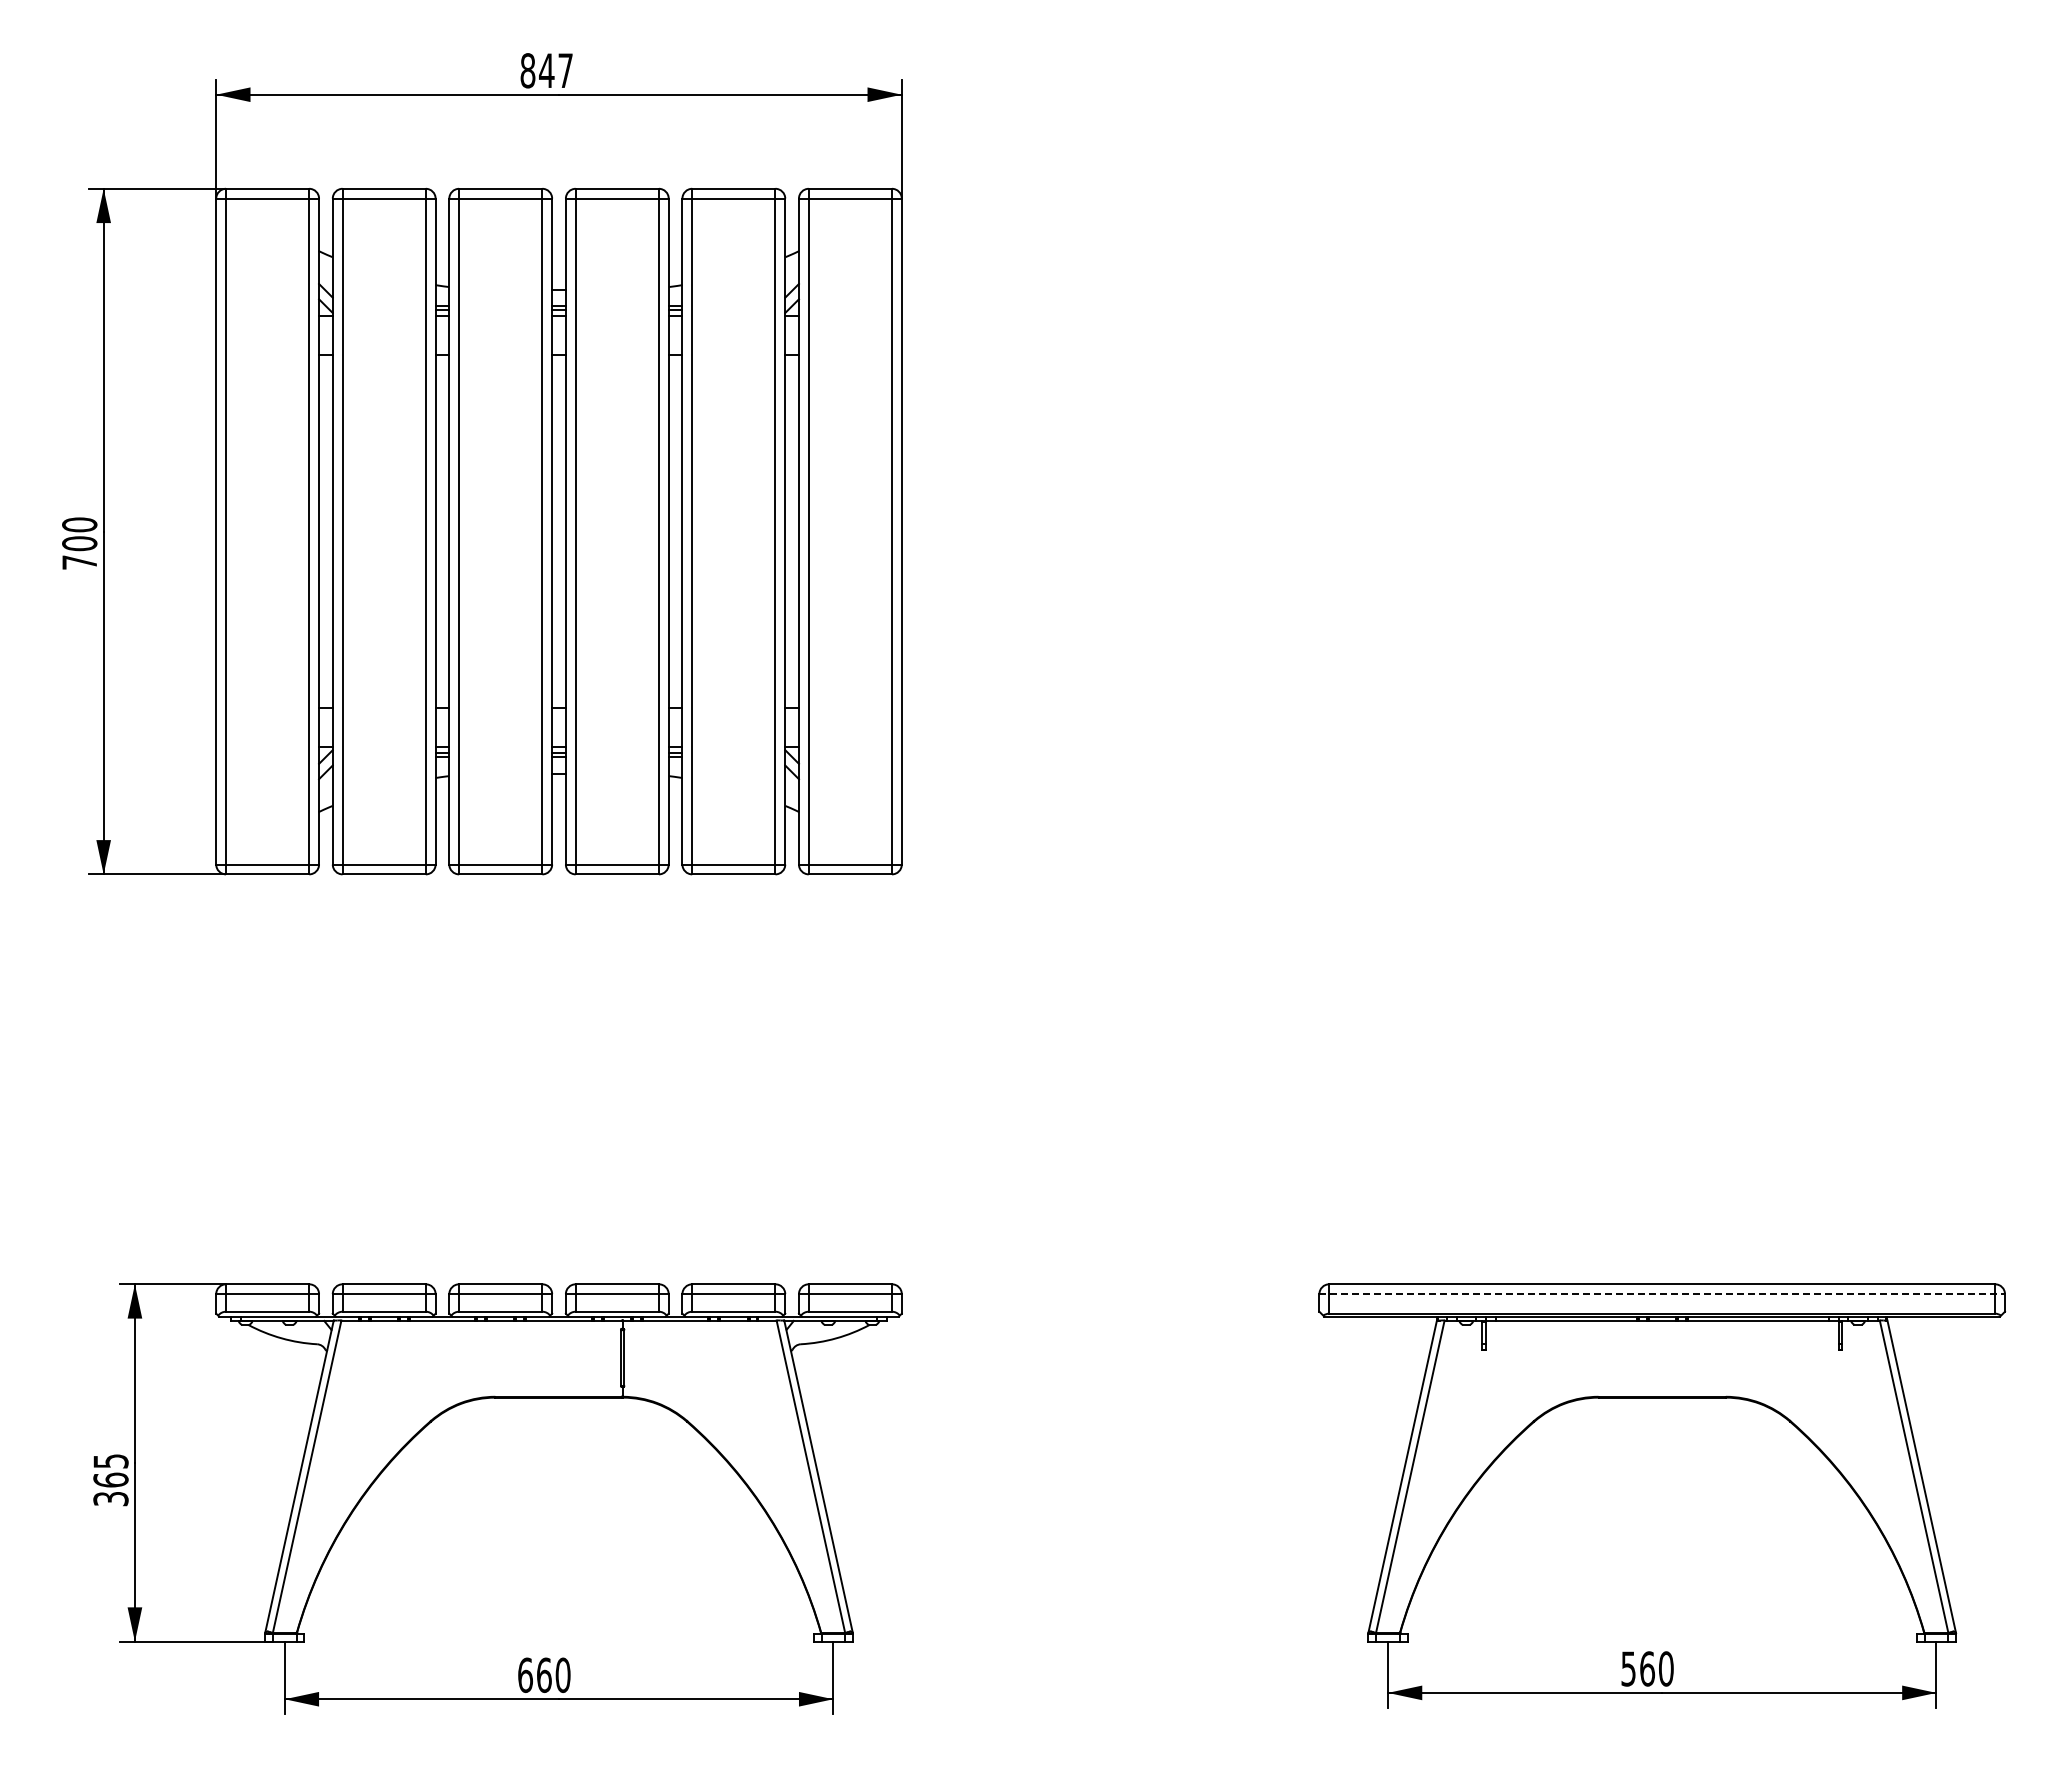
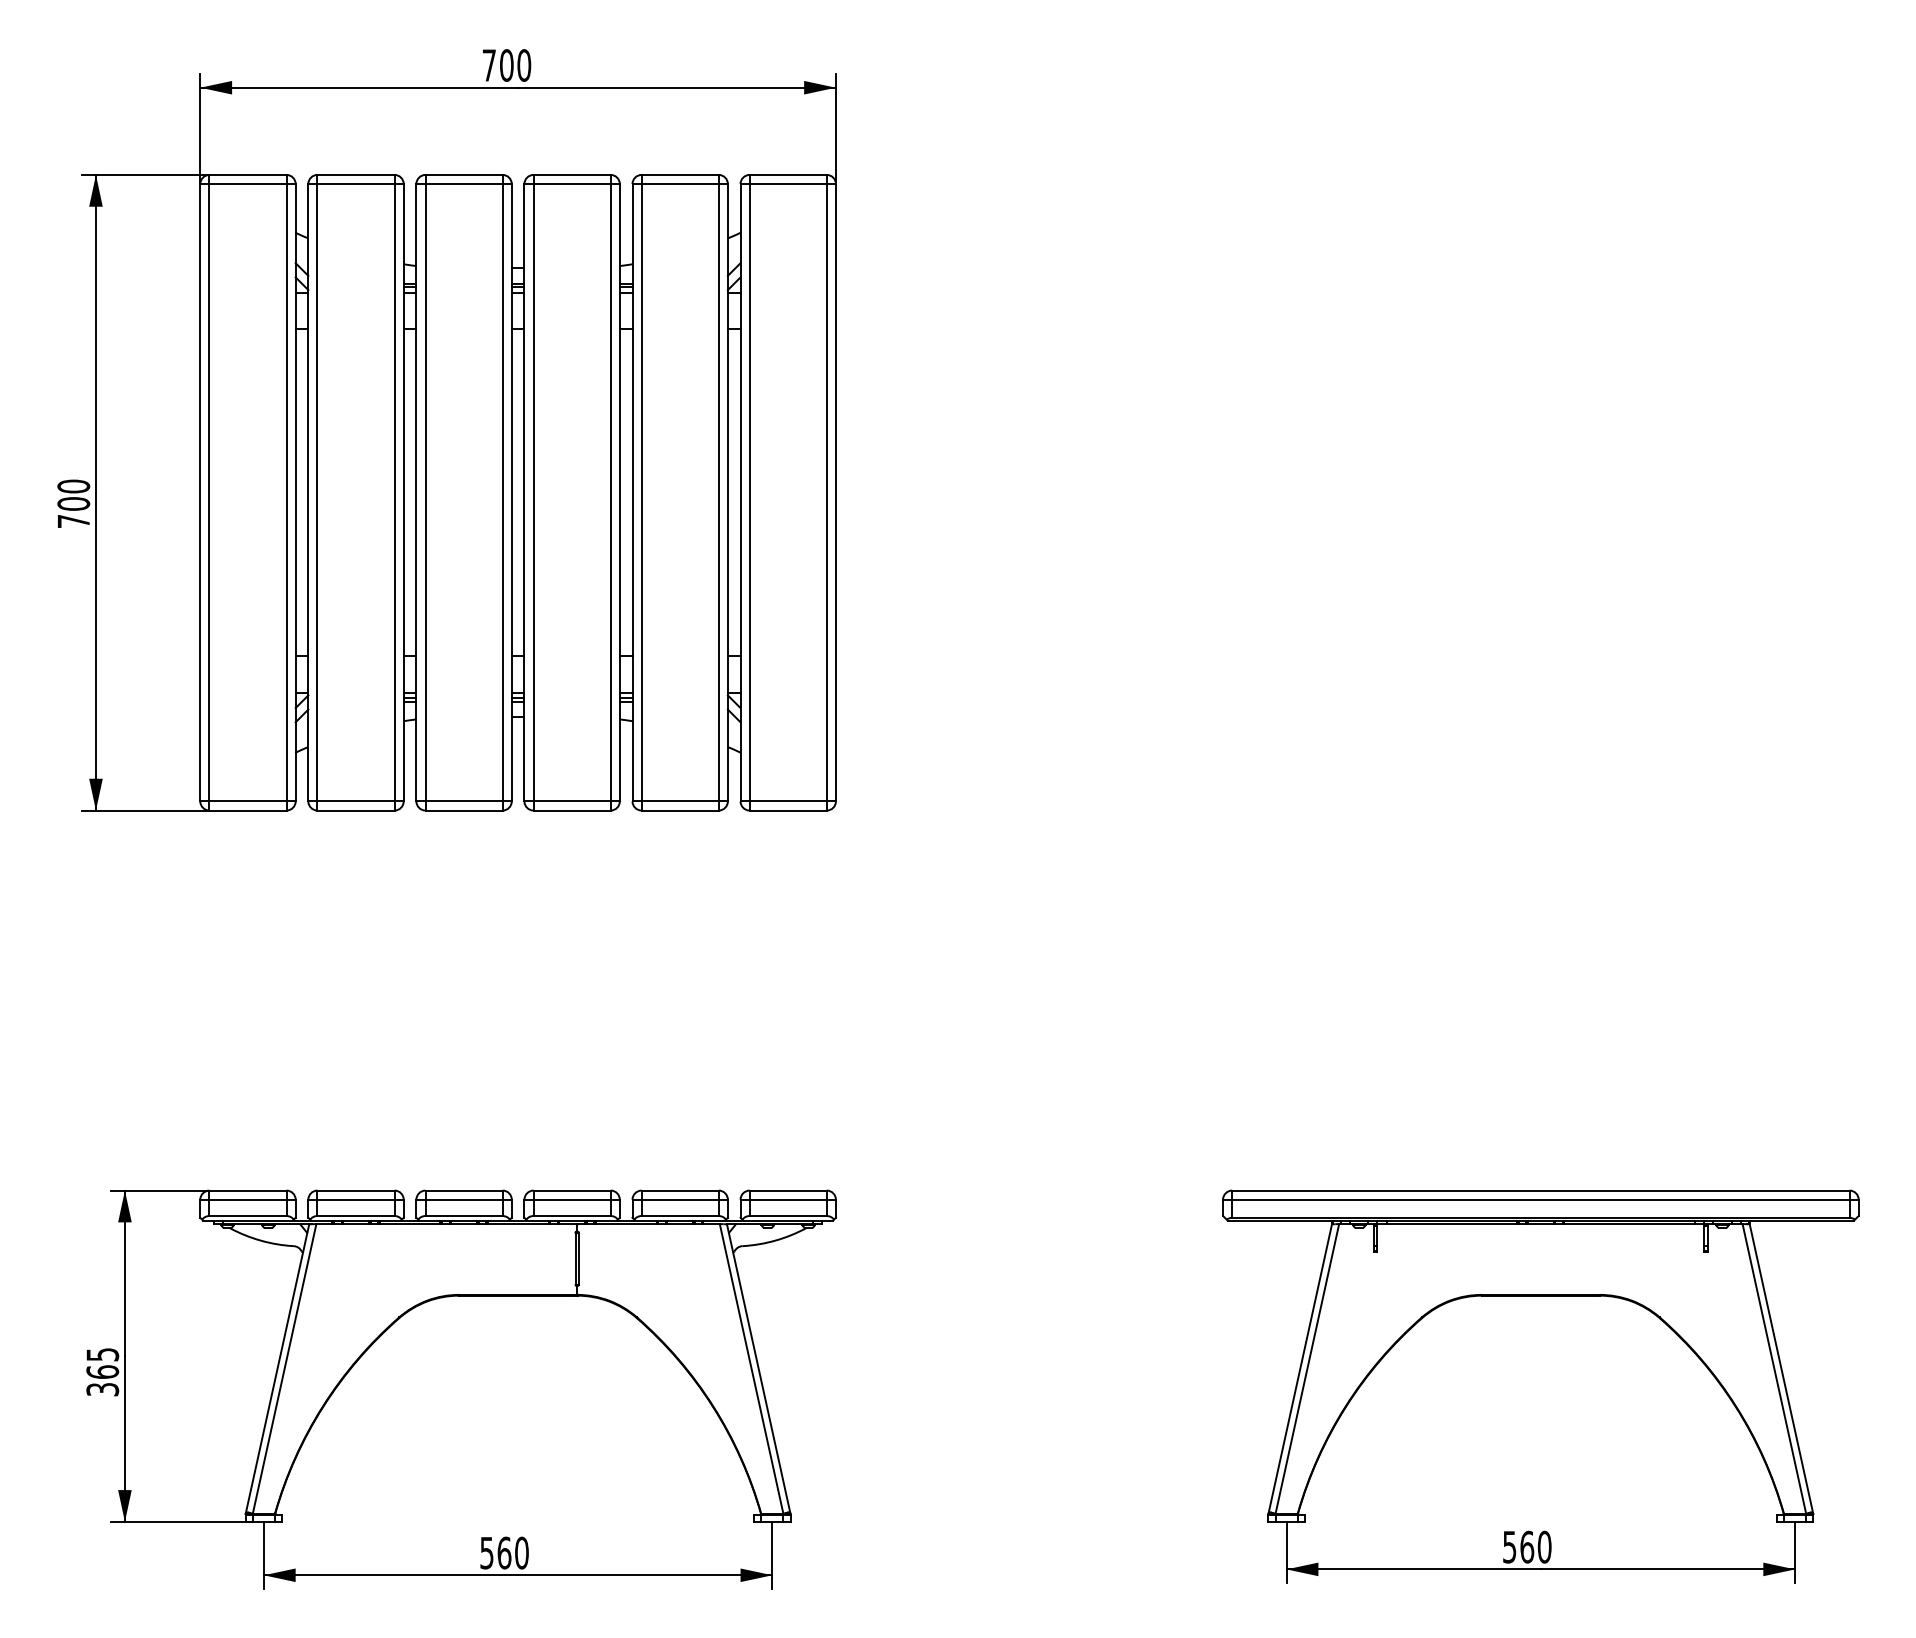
text: (546, 70) -> (506, 65), 847 -> 700
line: (1662, 1294) -> (1541, 1200), dashed -> solid
text: (525, 1674) -> (487, 1552), 660 -> 560

